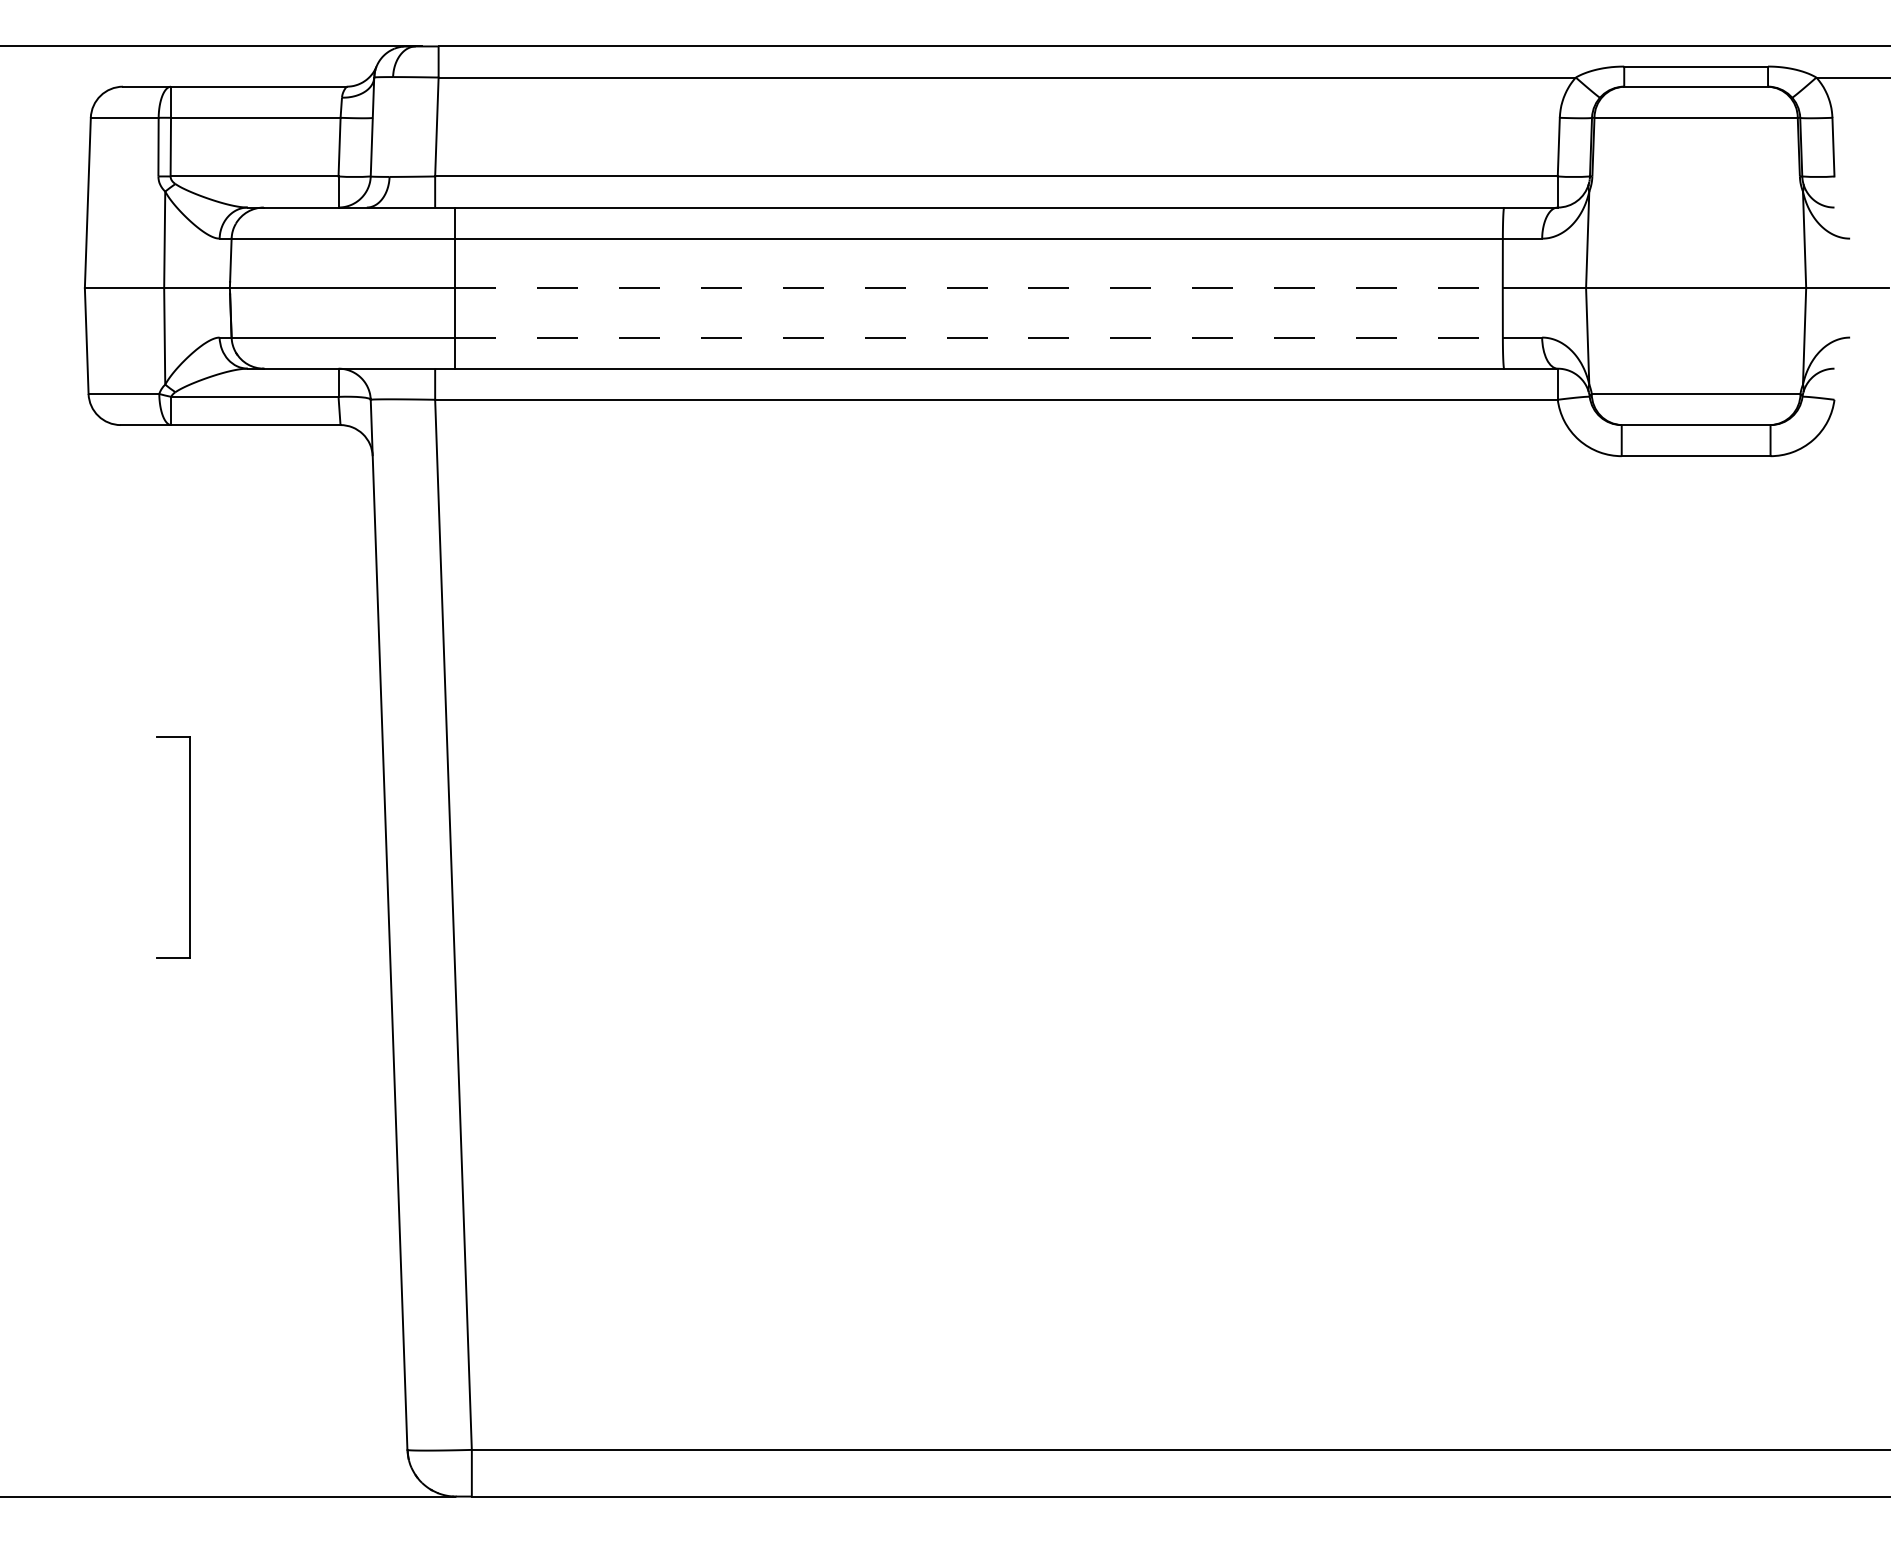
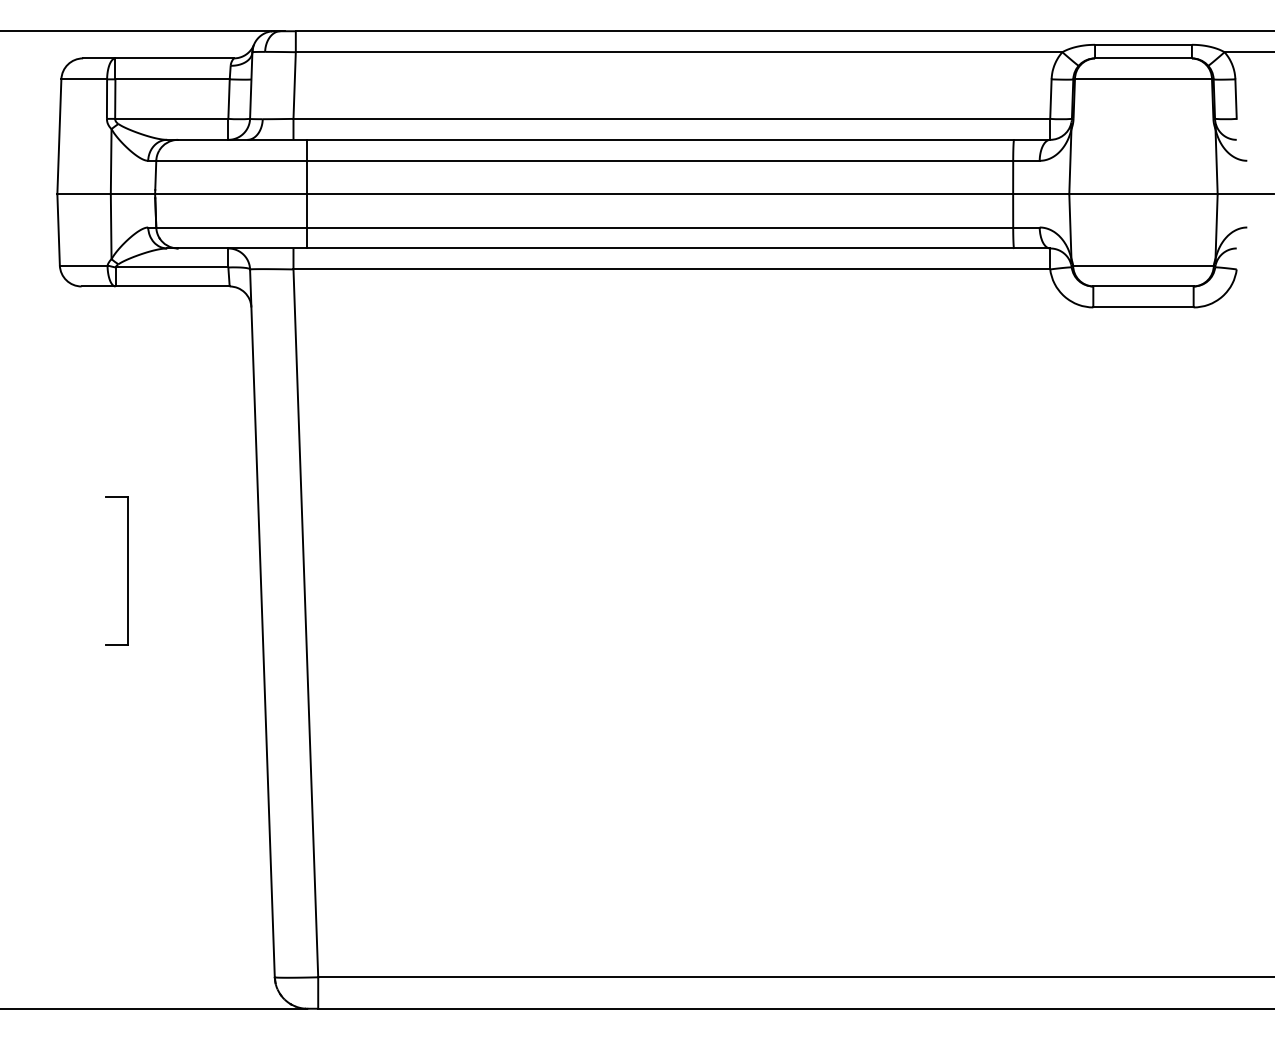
line: (979, 288) -> (660, 194), dashed -> solid
line: (979, 337) -> (660, 227), dashed -> solid

